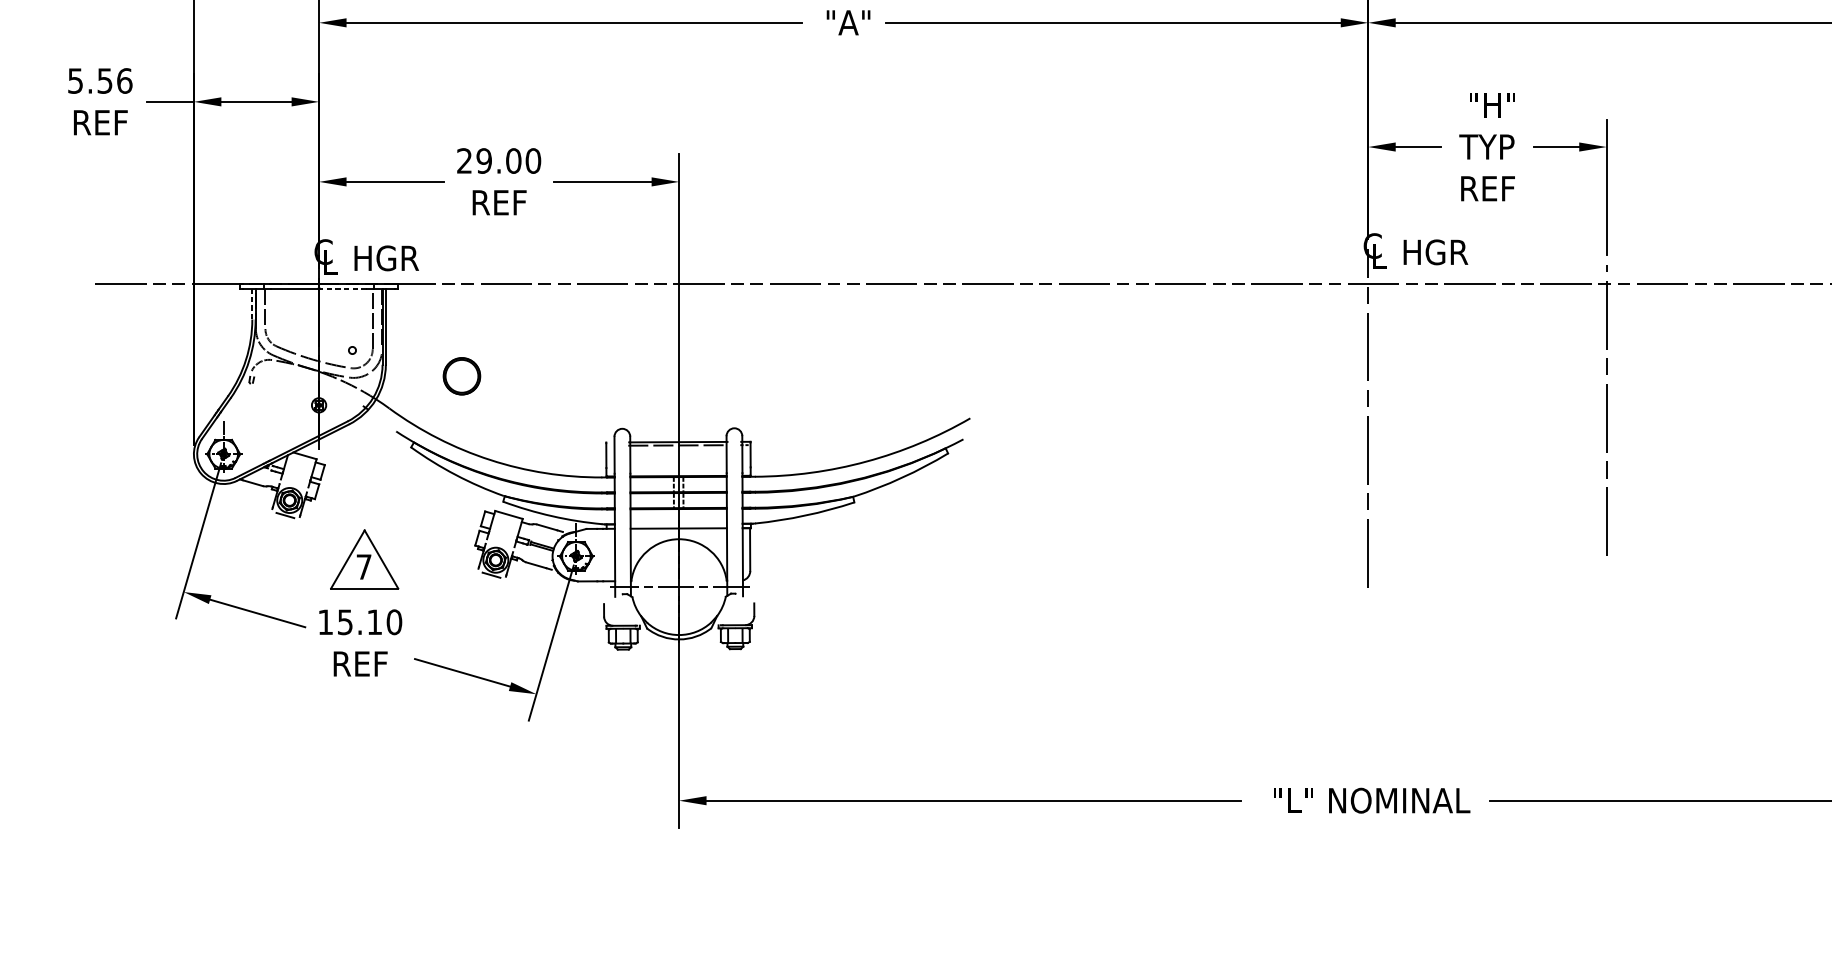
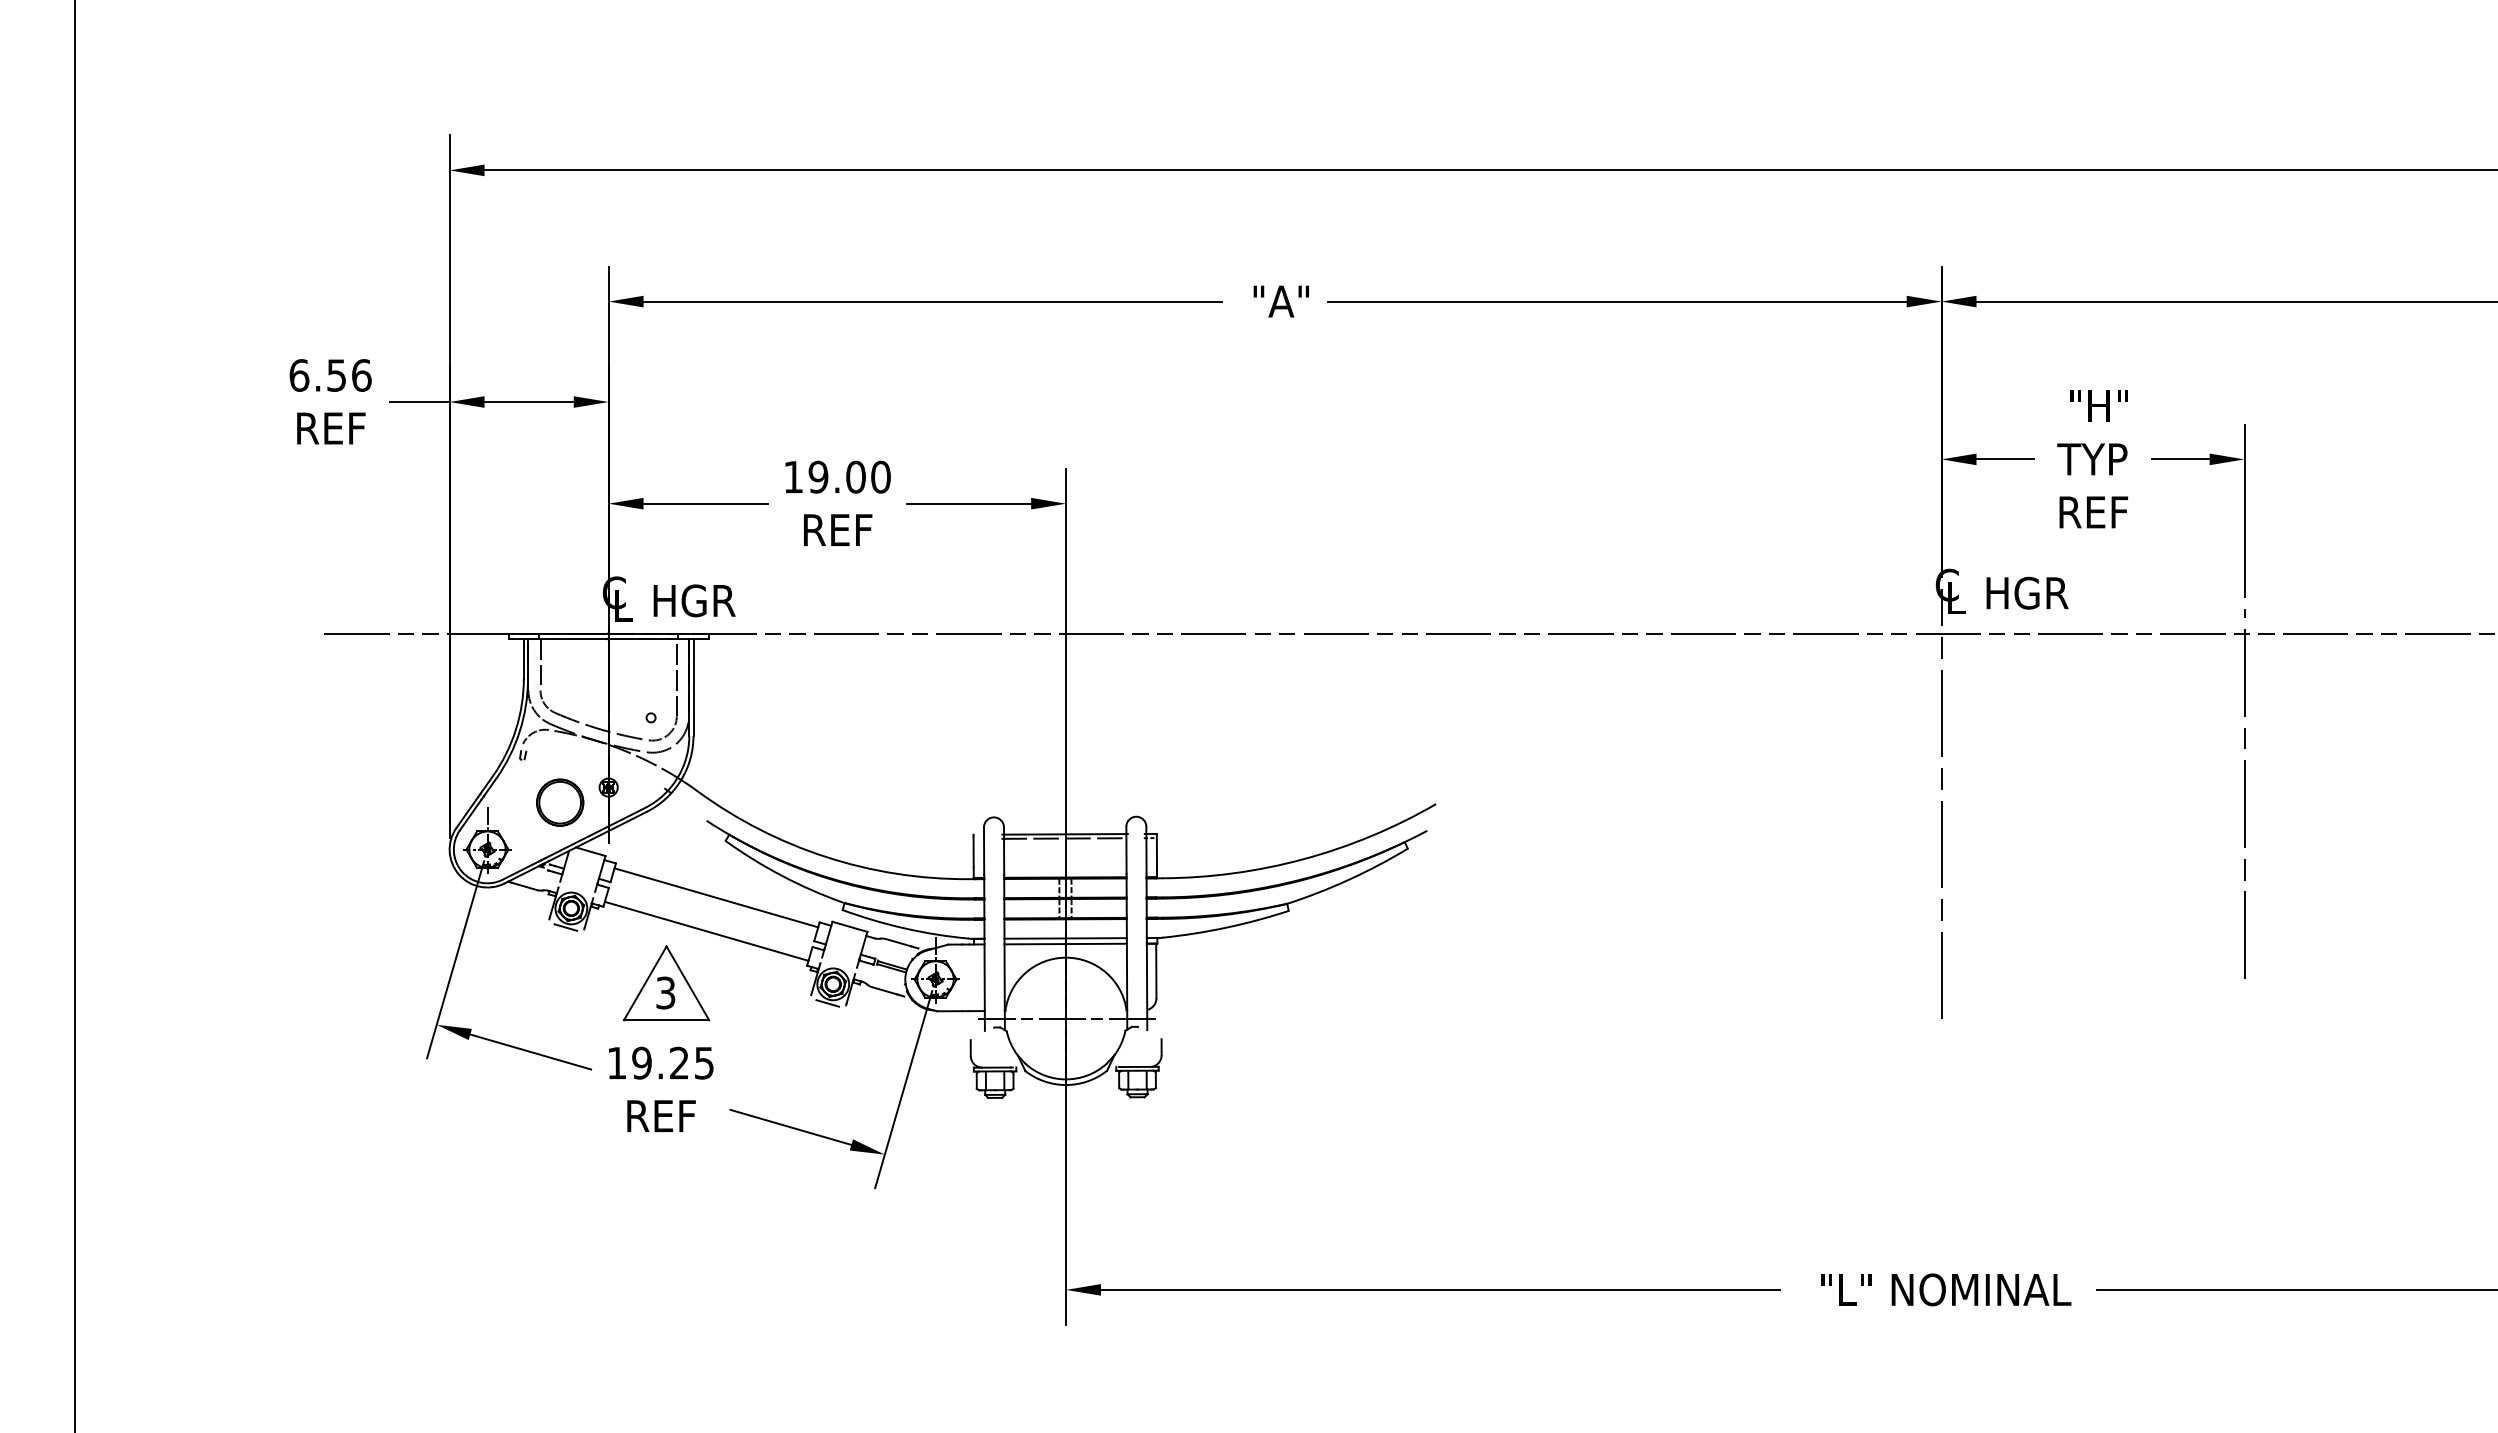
text: (75, 81) -> (299, 375), 5.56 -> 6.56
text: (464, 160) -> (793, 476), 29.00 -> 19.00
line: (343, 288) -> (639, 639), dashed -> solid
line: (252, 303) -> (523, 658), dashed -> solid
part: (462, 376) -> (560, 802), moved
line: (403, 491) -> (716, 897), added
line: (396, 517) -> (706, 930), added
line: (678, 524) -> (1065, 938), added
text: (363, 566) -> (665, 992), 7 -> 3
text: (370, 621) -> (673, 1062), 15.10 -> 19.25

